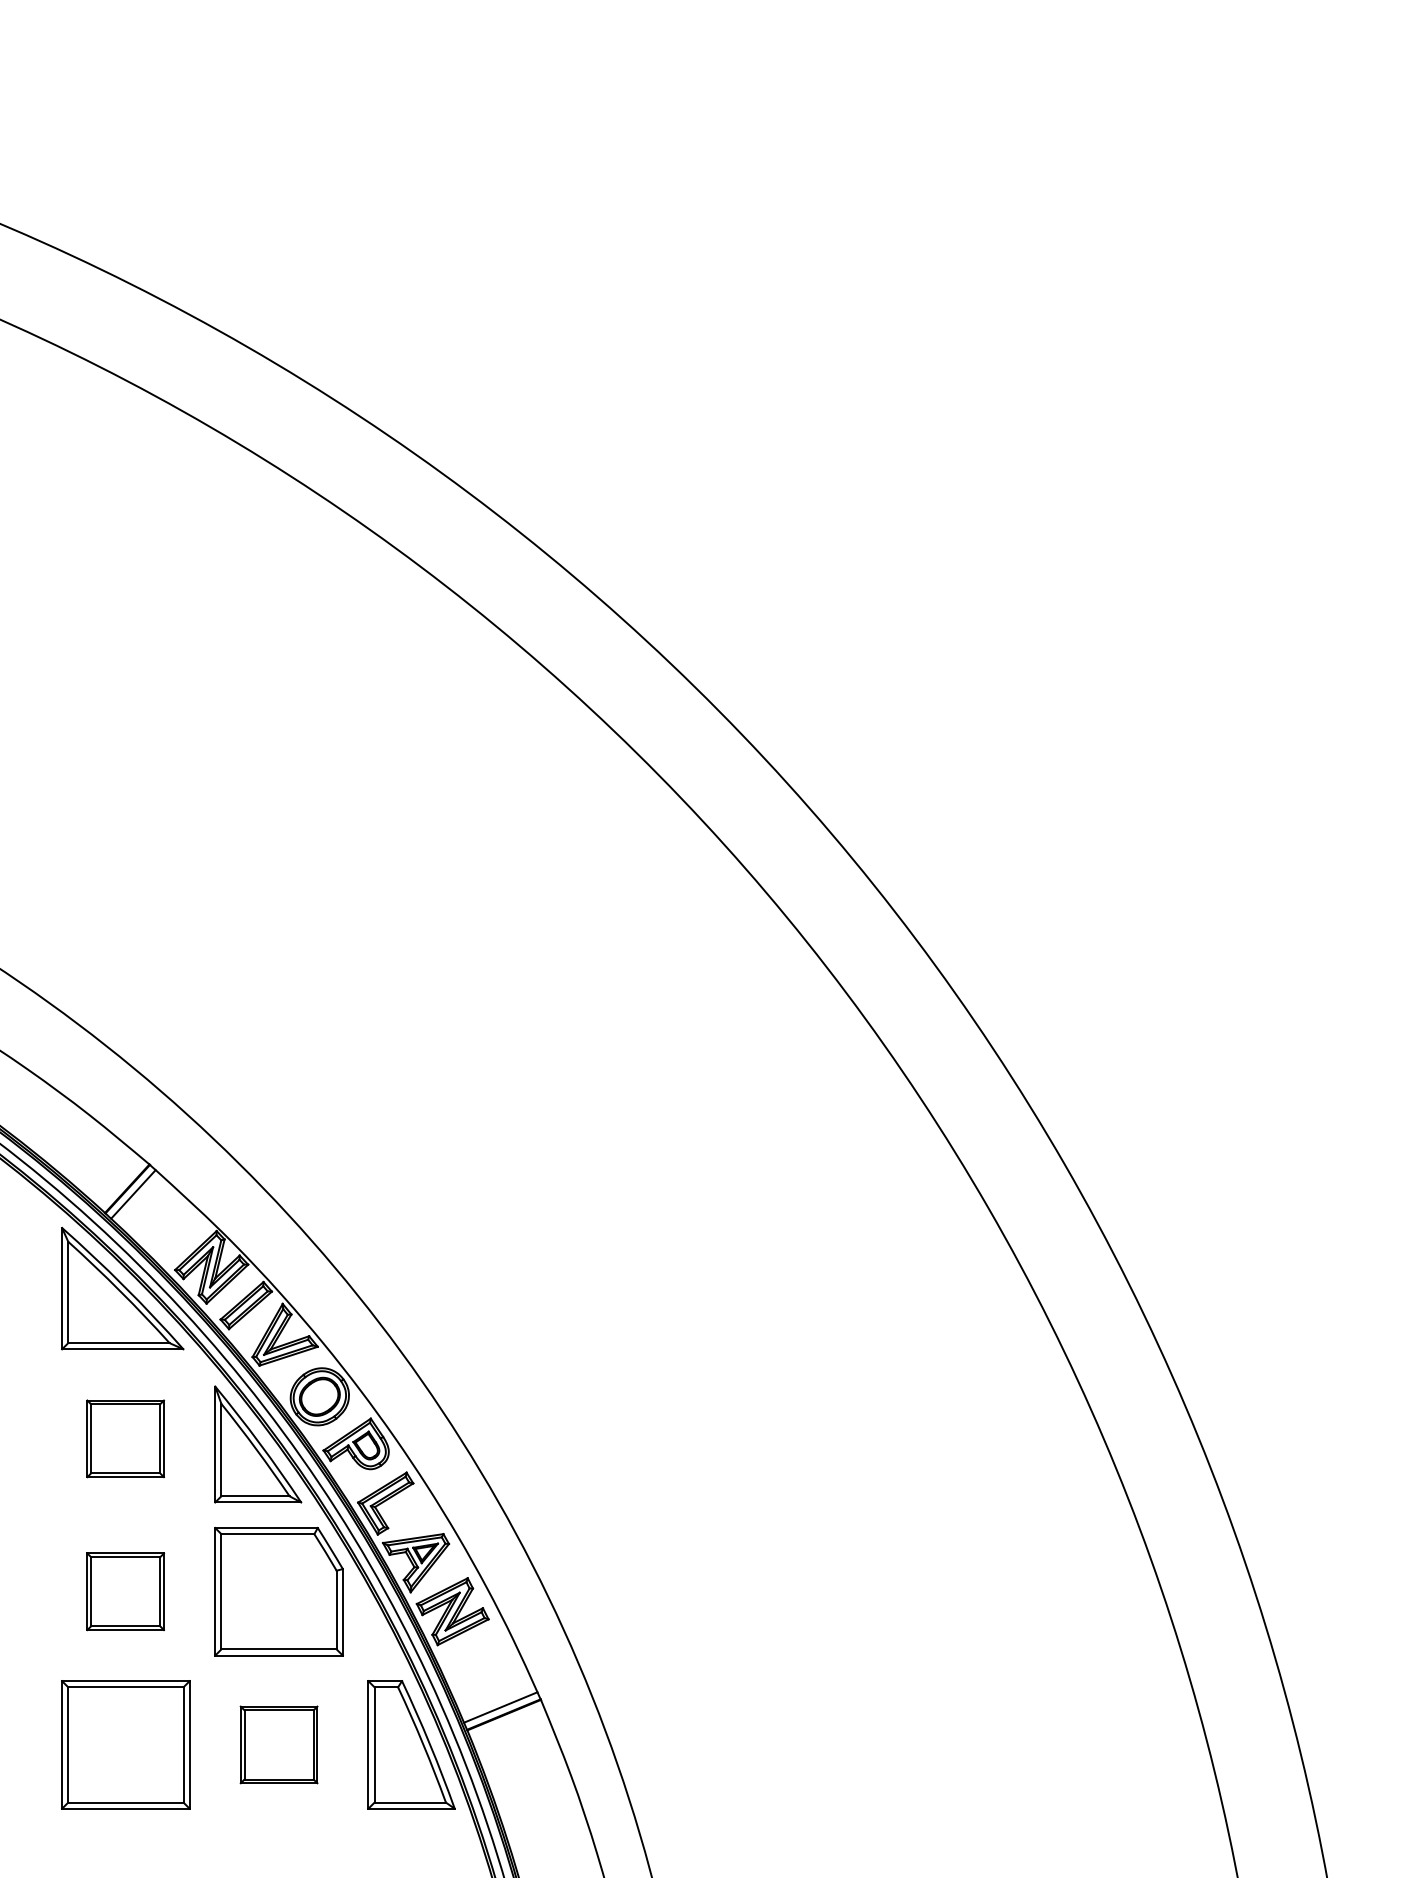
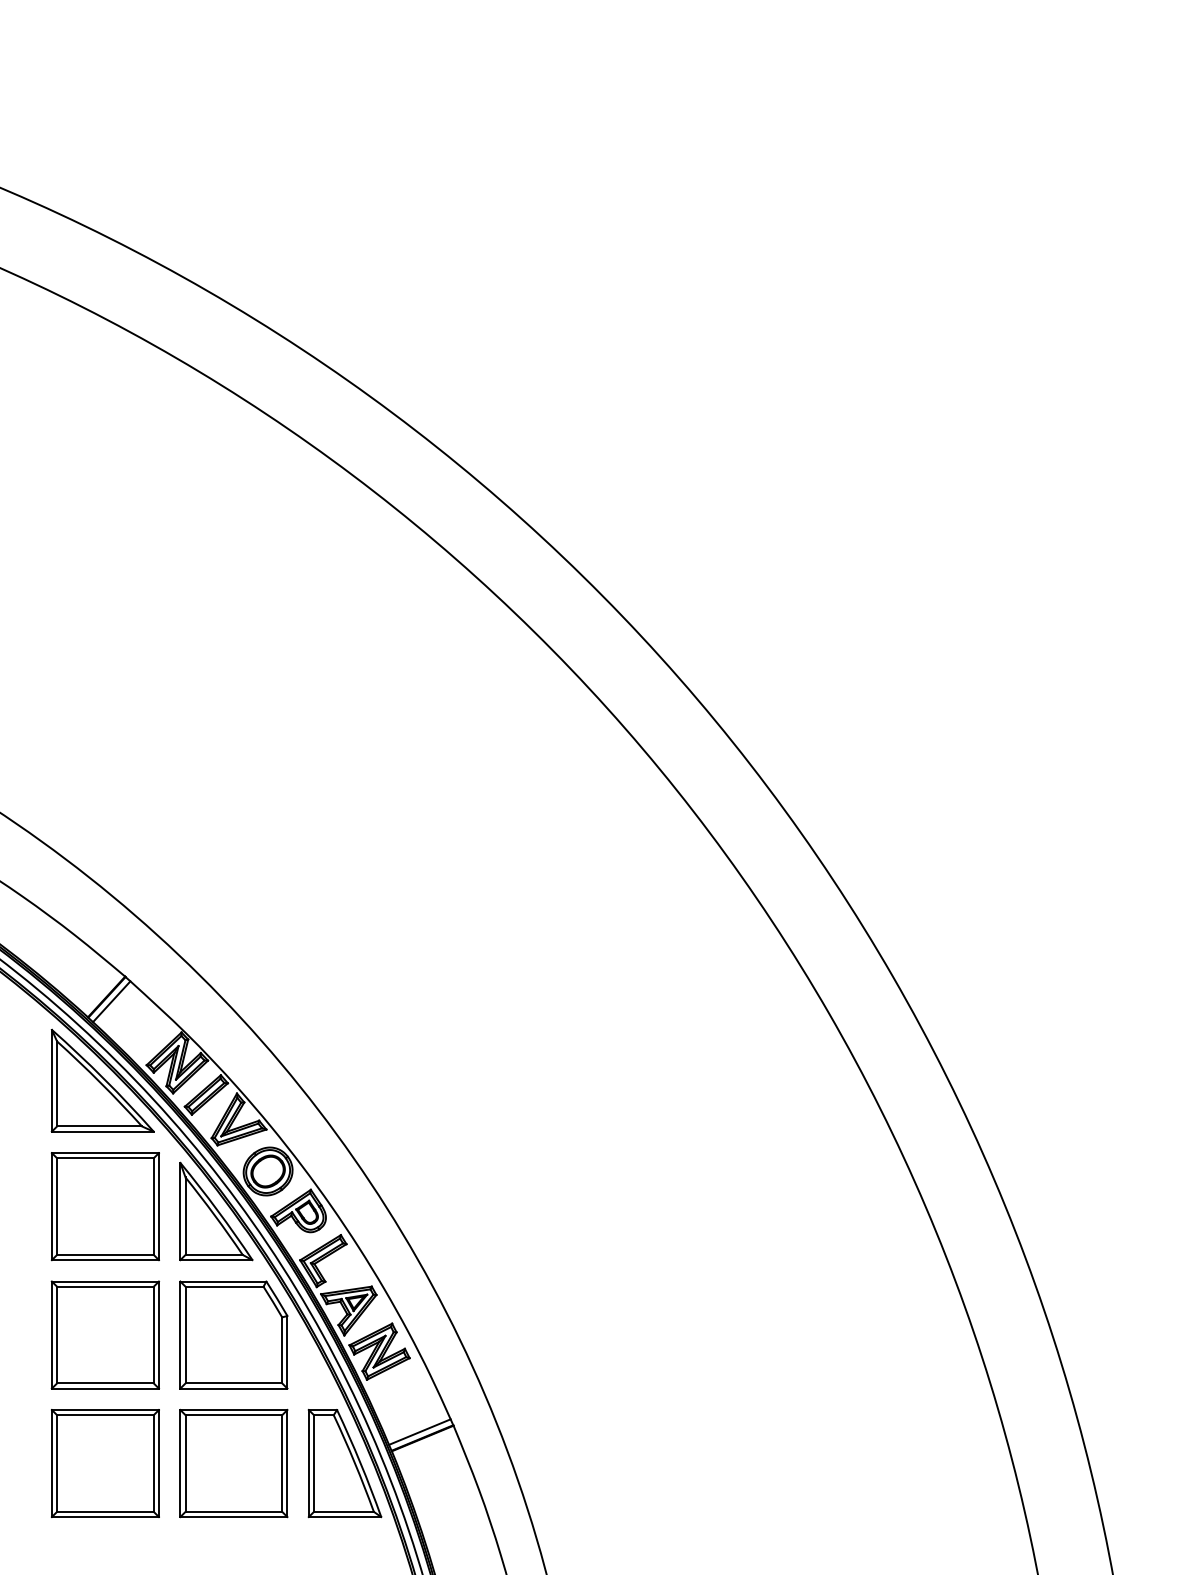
part: (124, 1438) -> (104, 1206), size x1.67
part: (124, 1591) -> (104, 1334), size x1.67
part: (278, 1744) -> (233, 1463), size x1.67

